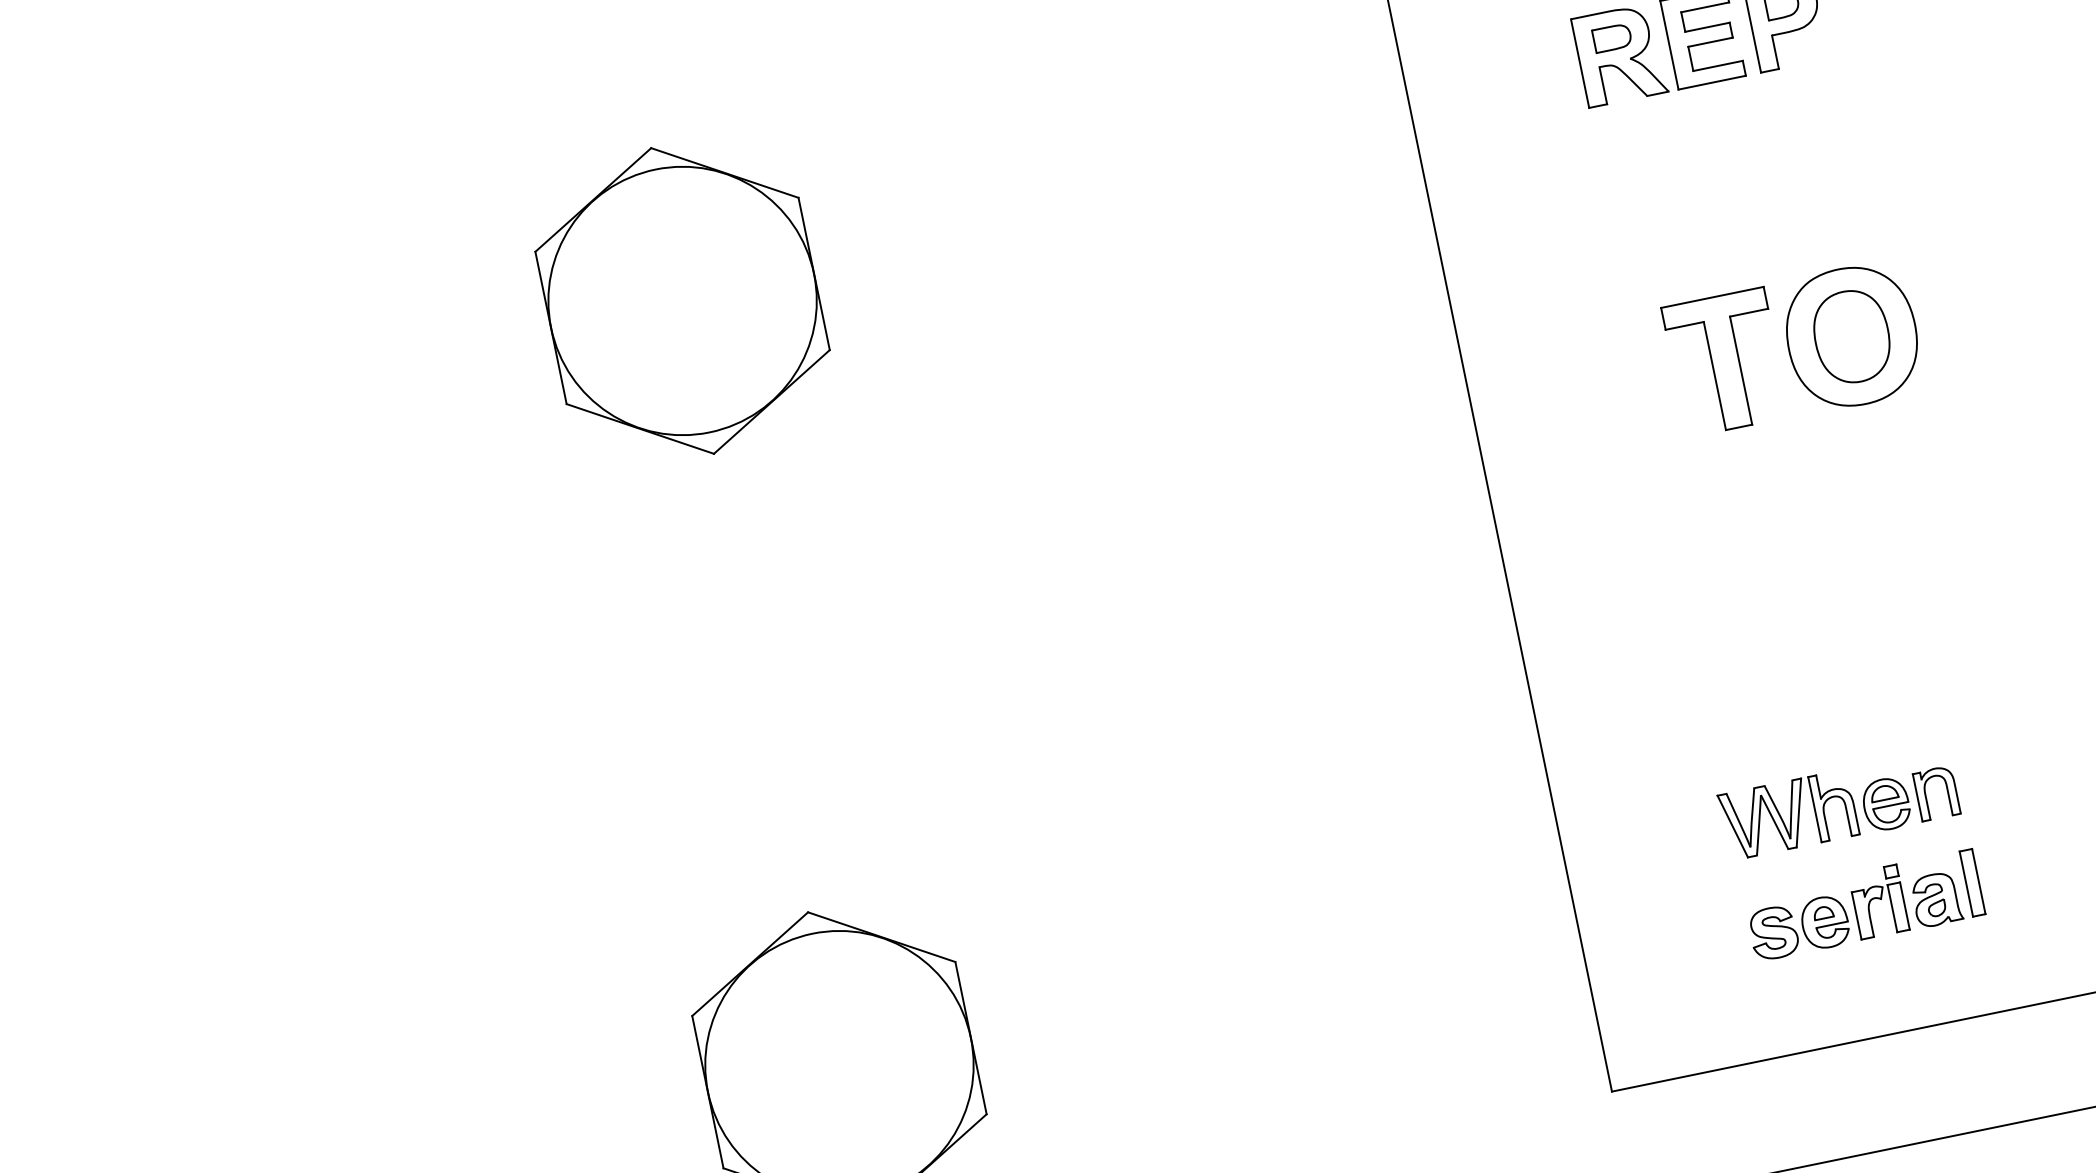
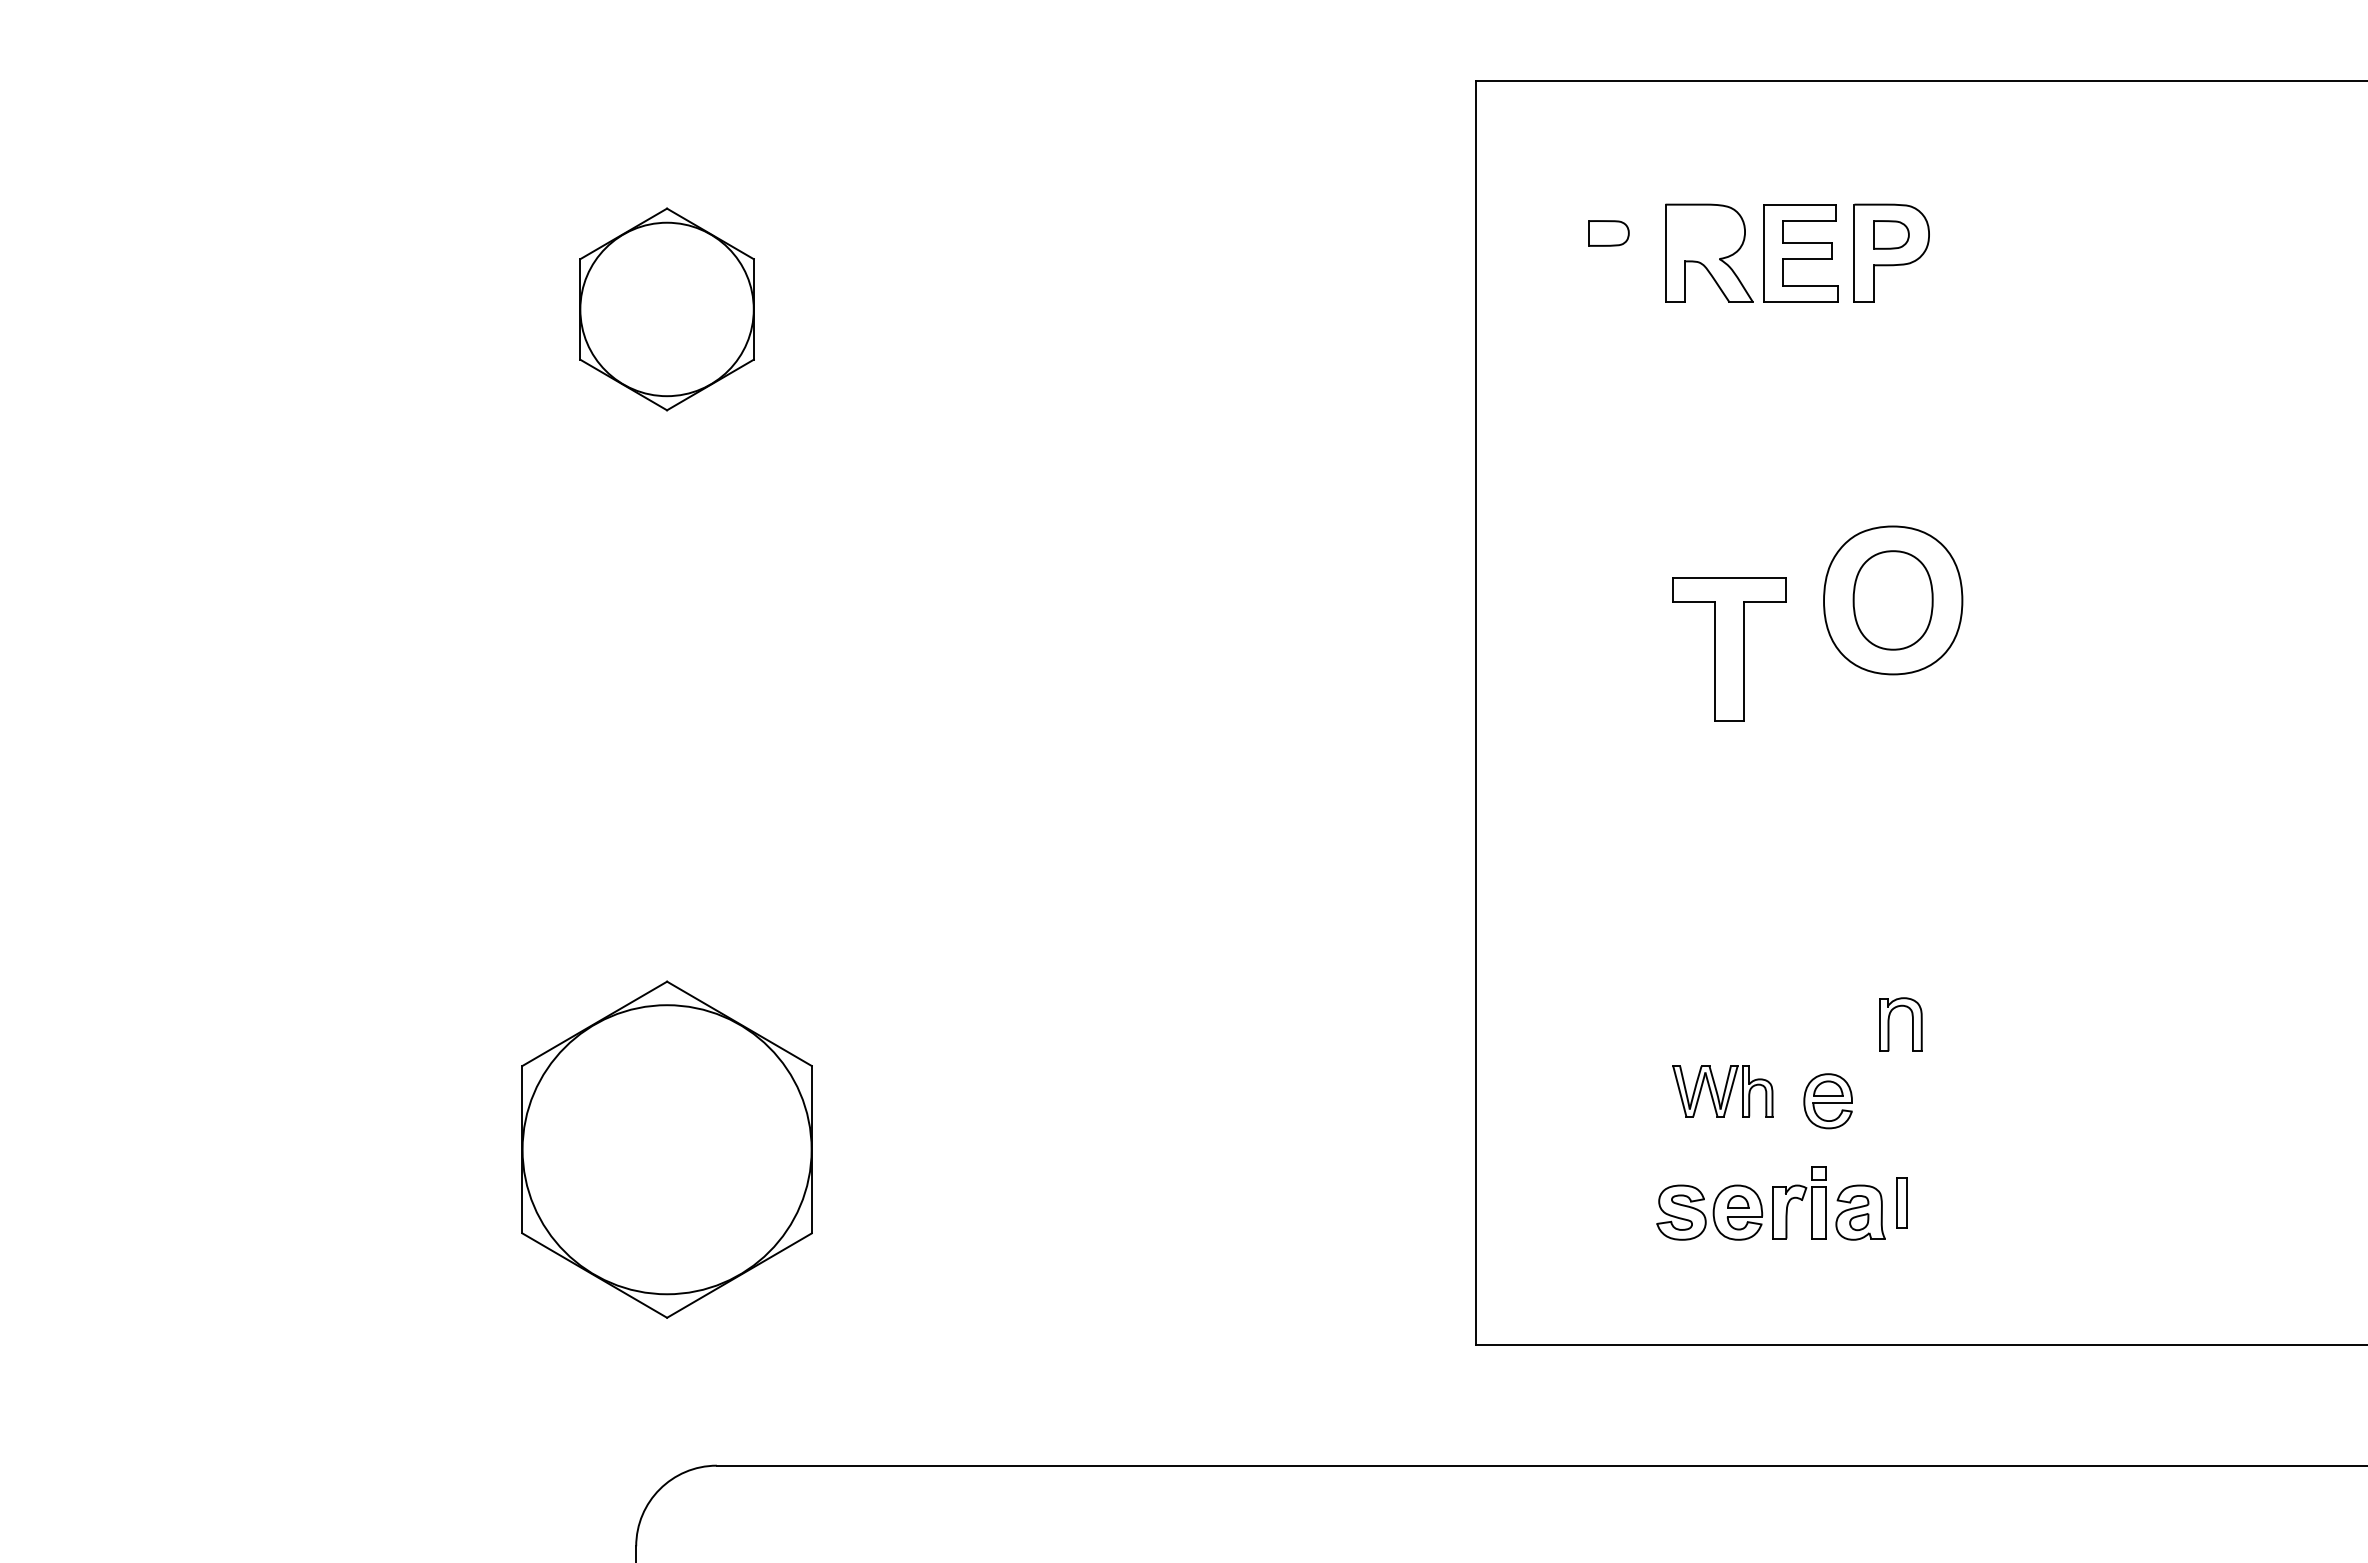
part: (1611, 38) -> (1608, 233), moved
part: (682, 301) -> (666, 309), size x0.6
part: (1725, 362) -> (1729, 649), moved
part: (1926, 795) -> (1889, 1024), moved
part: (1788, 815) -> (1722, 1091), size x0.7
part: (1971, 882) -> (1901, 1202), size x0.7

